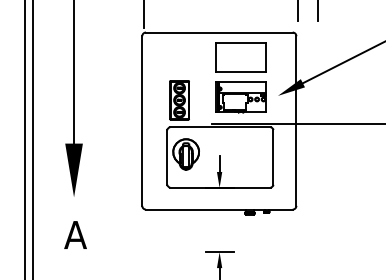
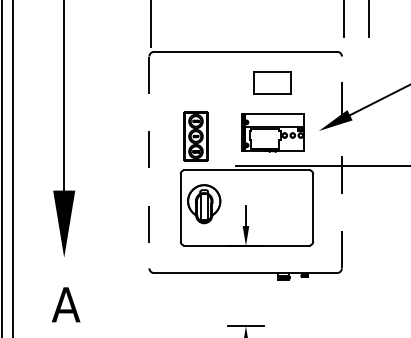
part: (240, 57) -> (272, 83), size x0.6
line: (142, 121) -> (149, 163), solid -> dashed
line: (296, 121) -> (342, 163), solid -> dashed

